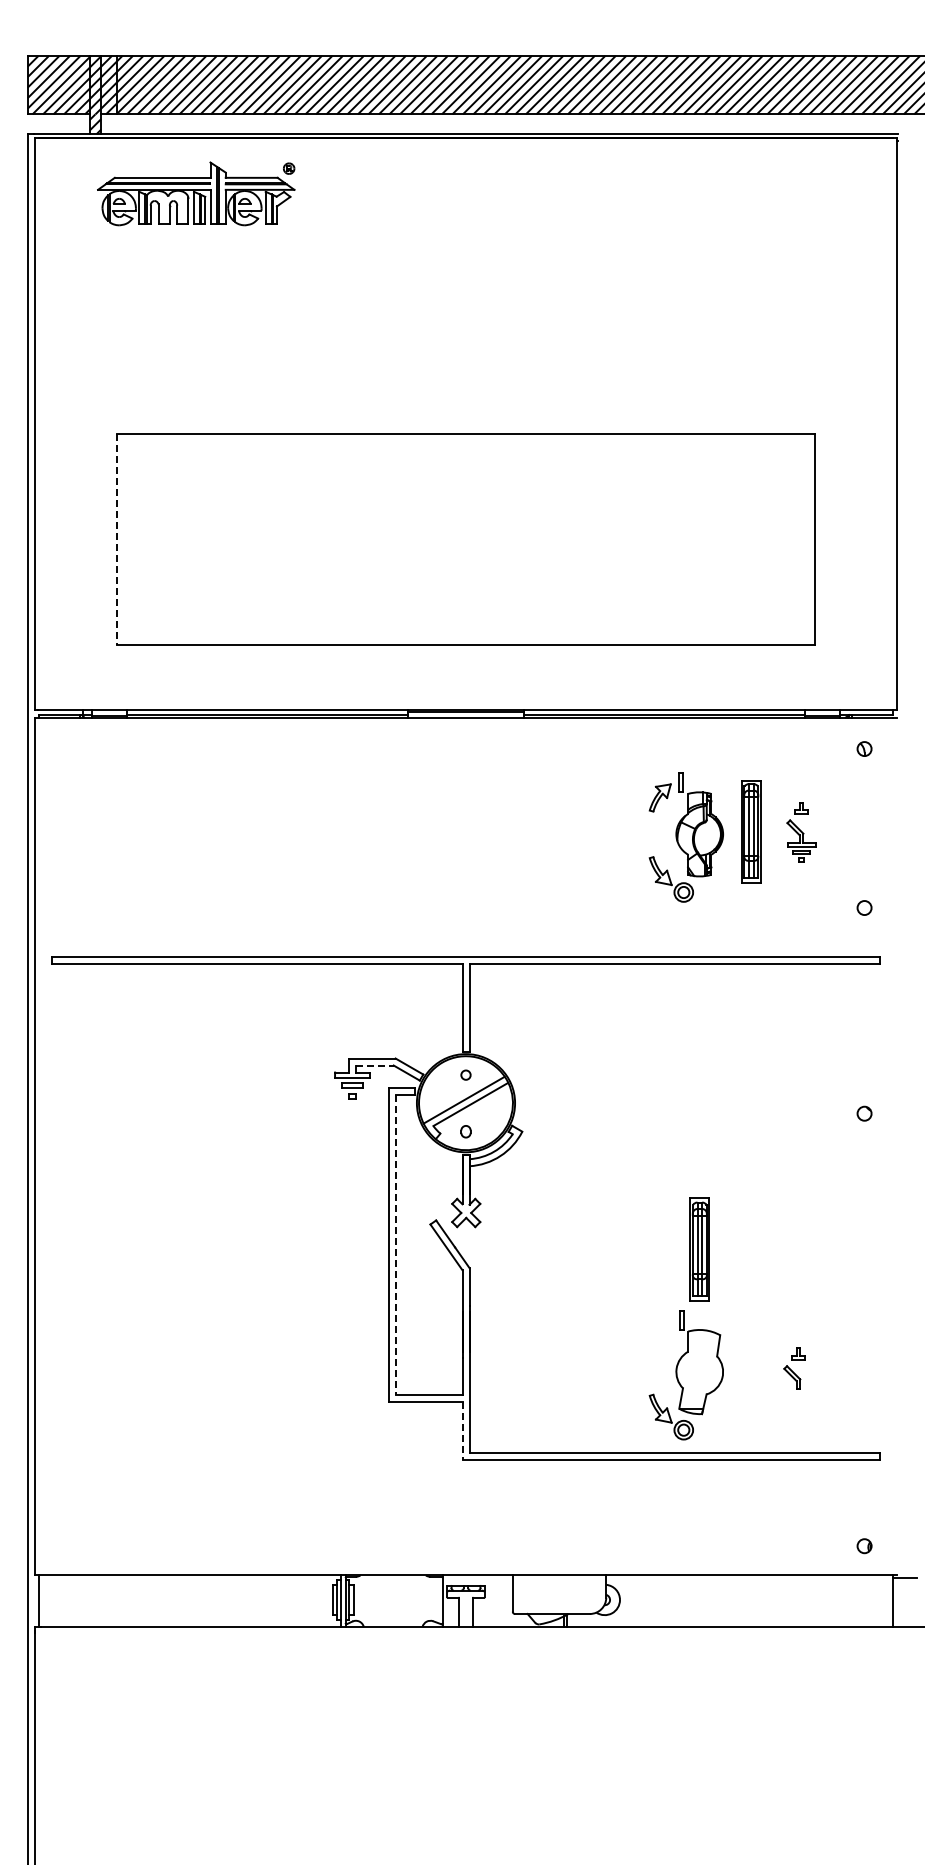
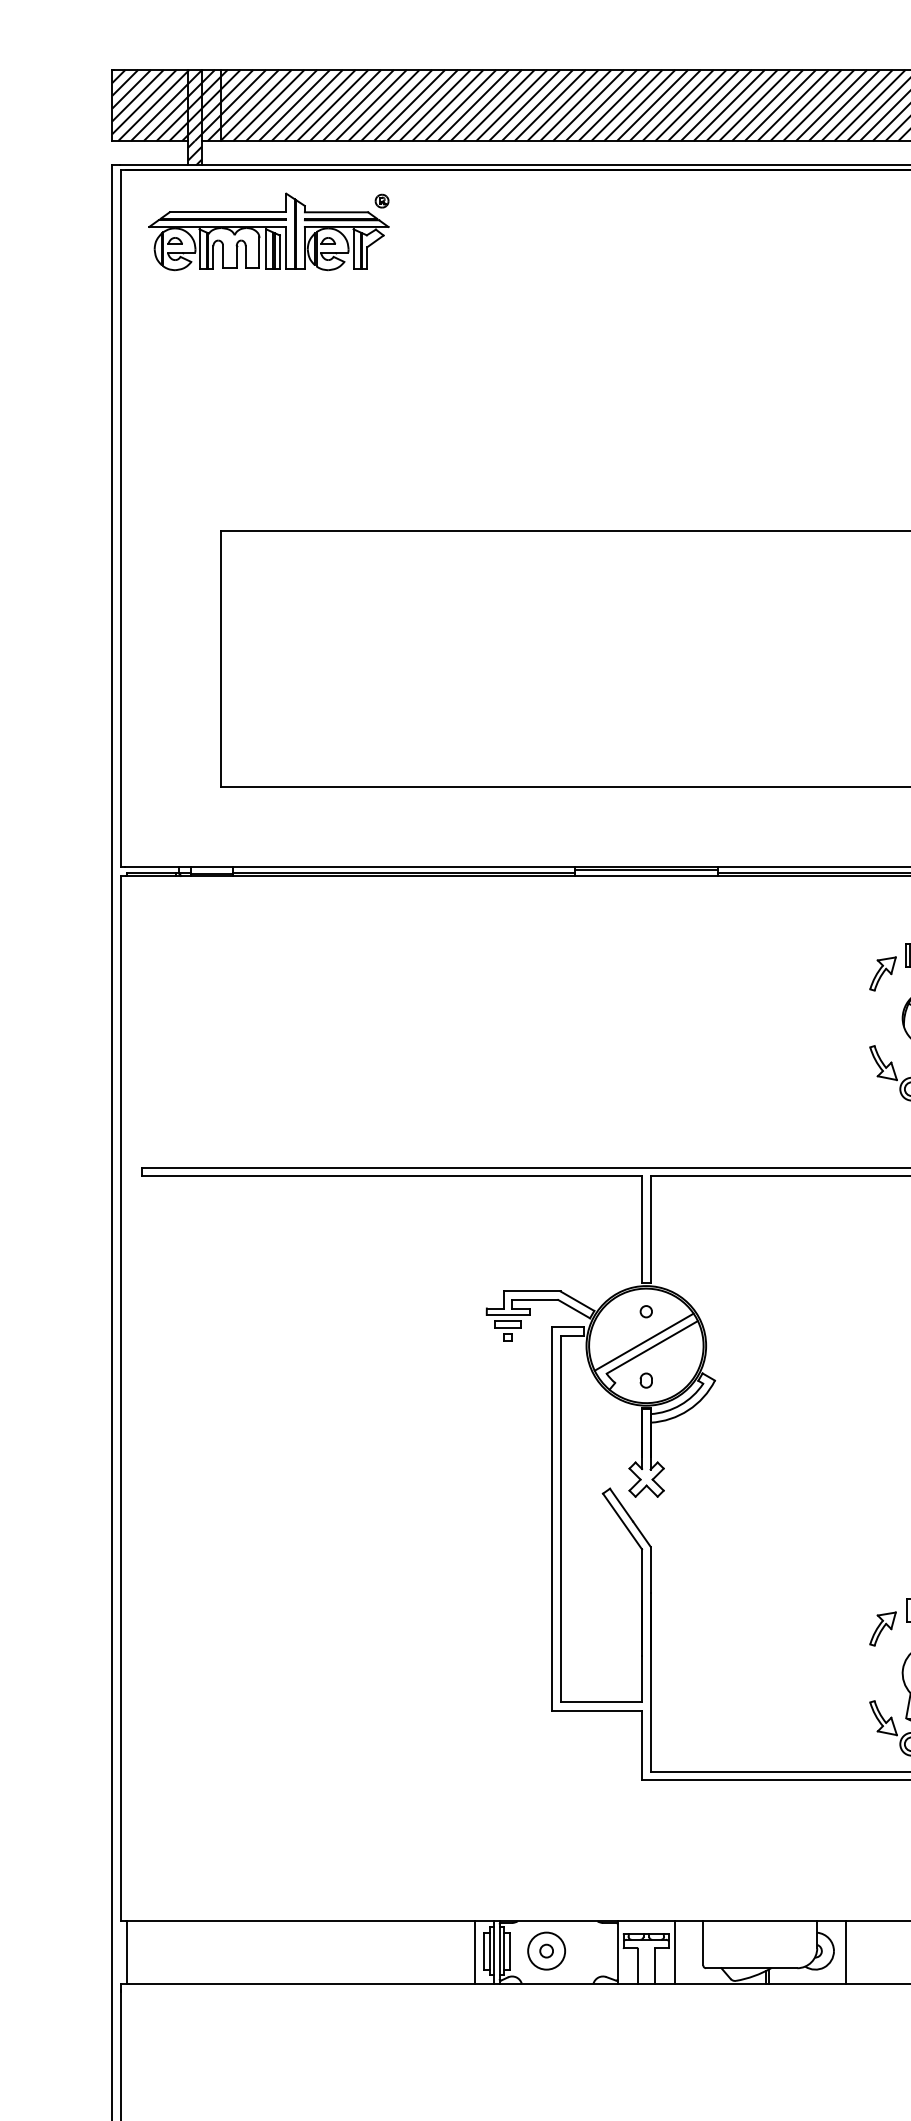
part: (196, 193) -> (269, 231), moved
line: (116, 540) -> (220, 660), dashed -> solid
line: (374, 1065) -> (534, 1299), dashed -> solid
line: (395, 1245) -> (560, 1519), dashed -> solid
part: (659, 1335) -> (882, 1628), added
line: (462, 1431) -> (642, 1745), dashed -> solid
part: (384, 1599) -> (547, 1950), added
line: (325, 1600) -> (475, 1951), added
line: (489, 1600) -> (674, 1951), added
line: (629, 1600) -> (845, 1951), added

